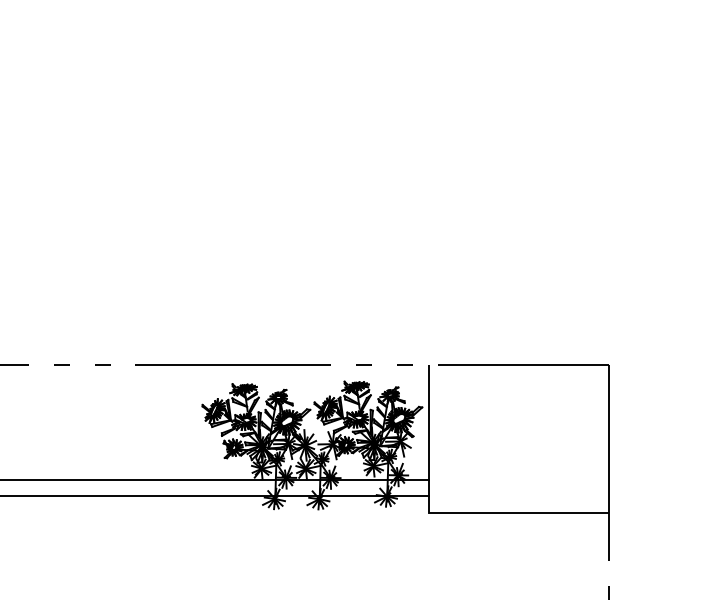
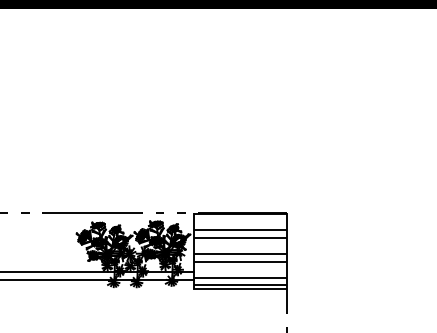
hatch: (517, 436) -> (239, 249), added

